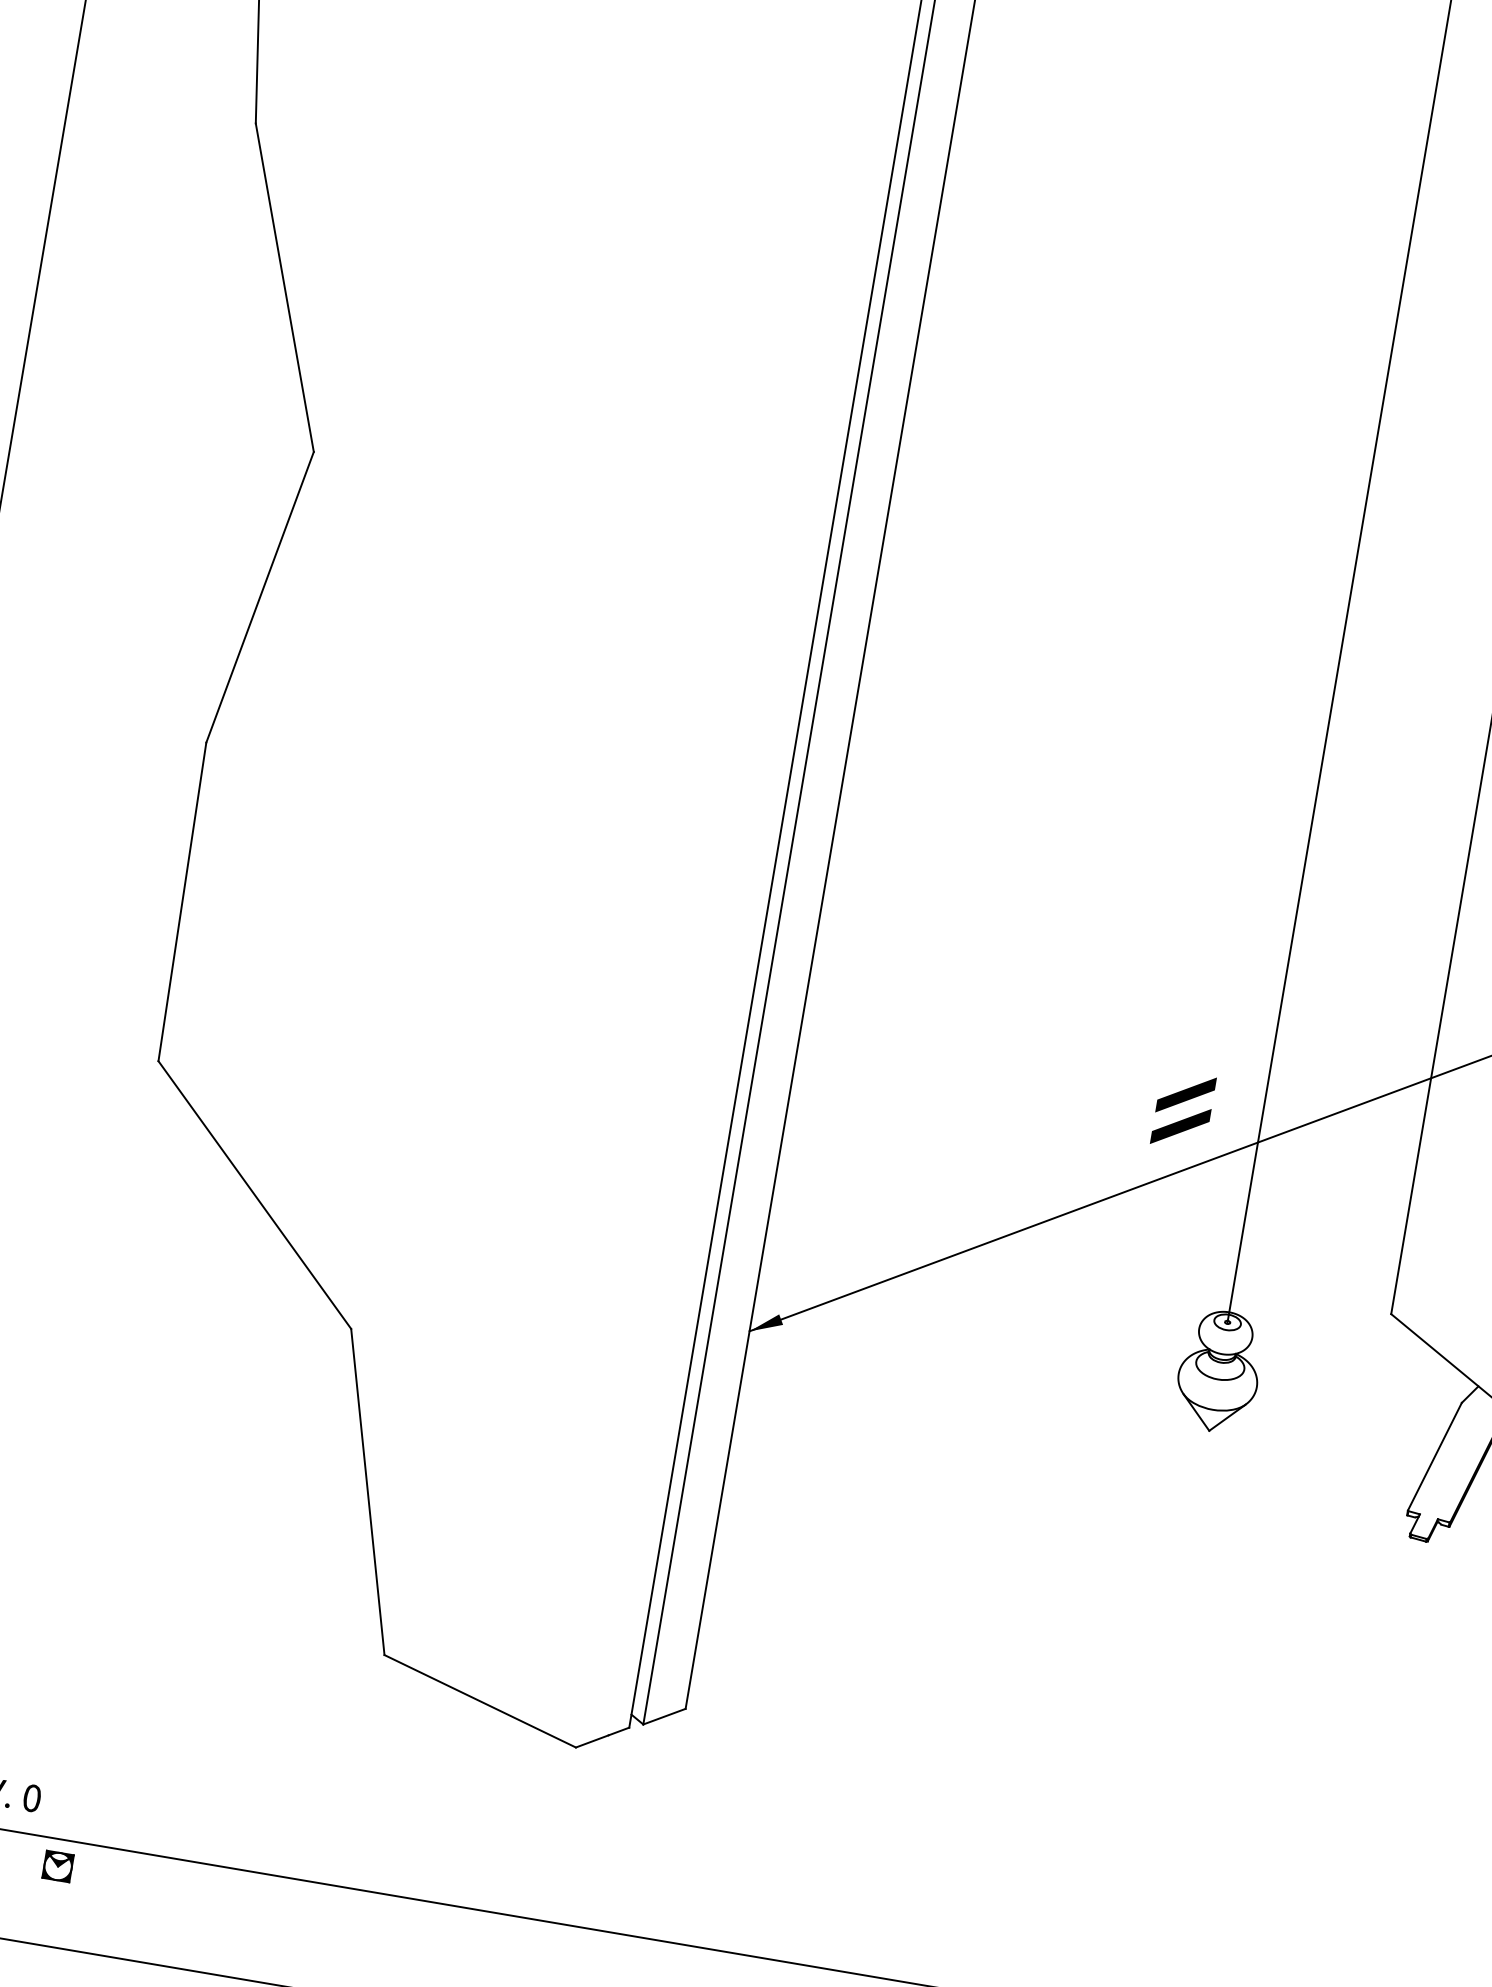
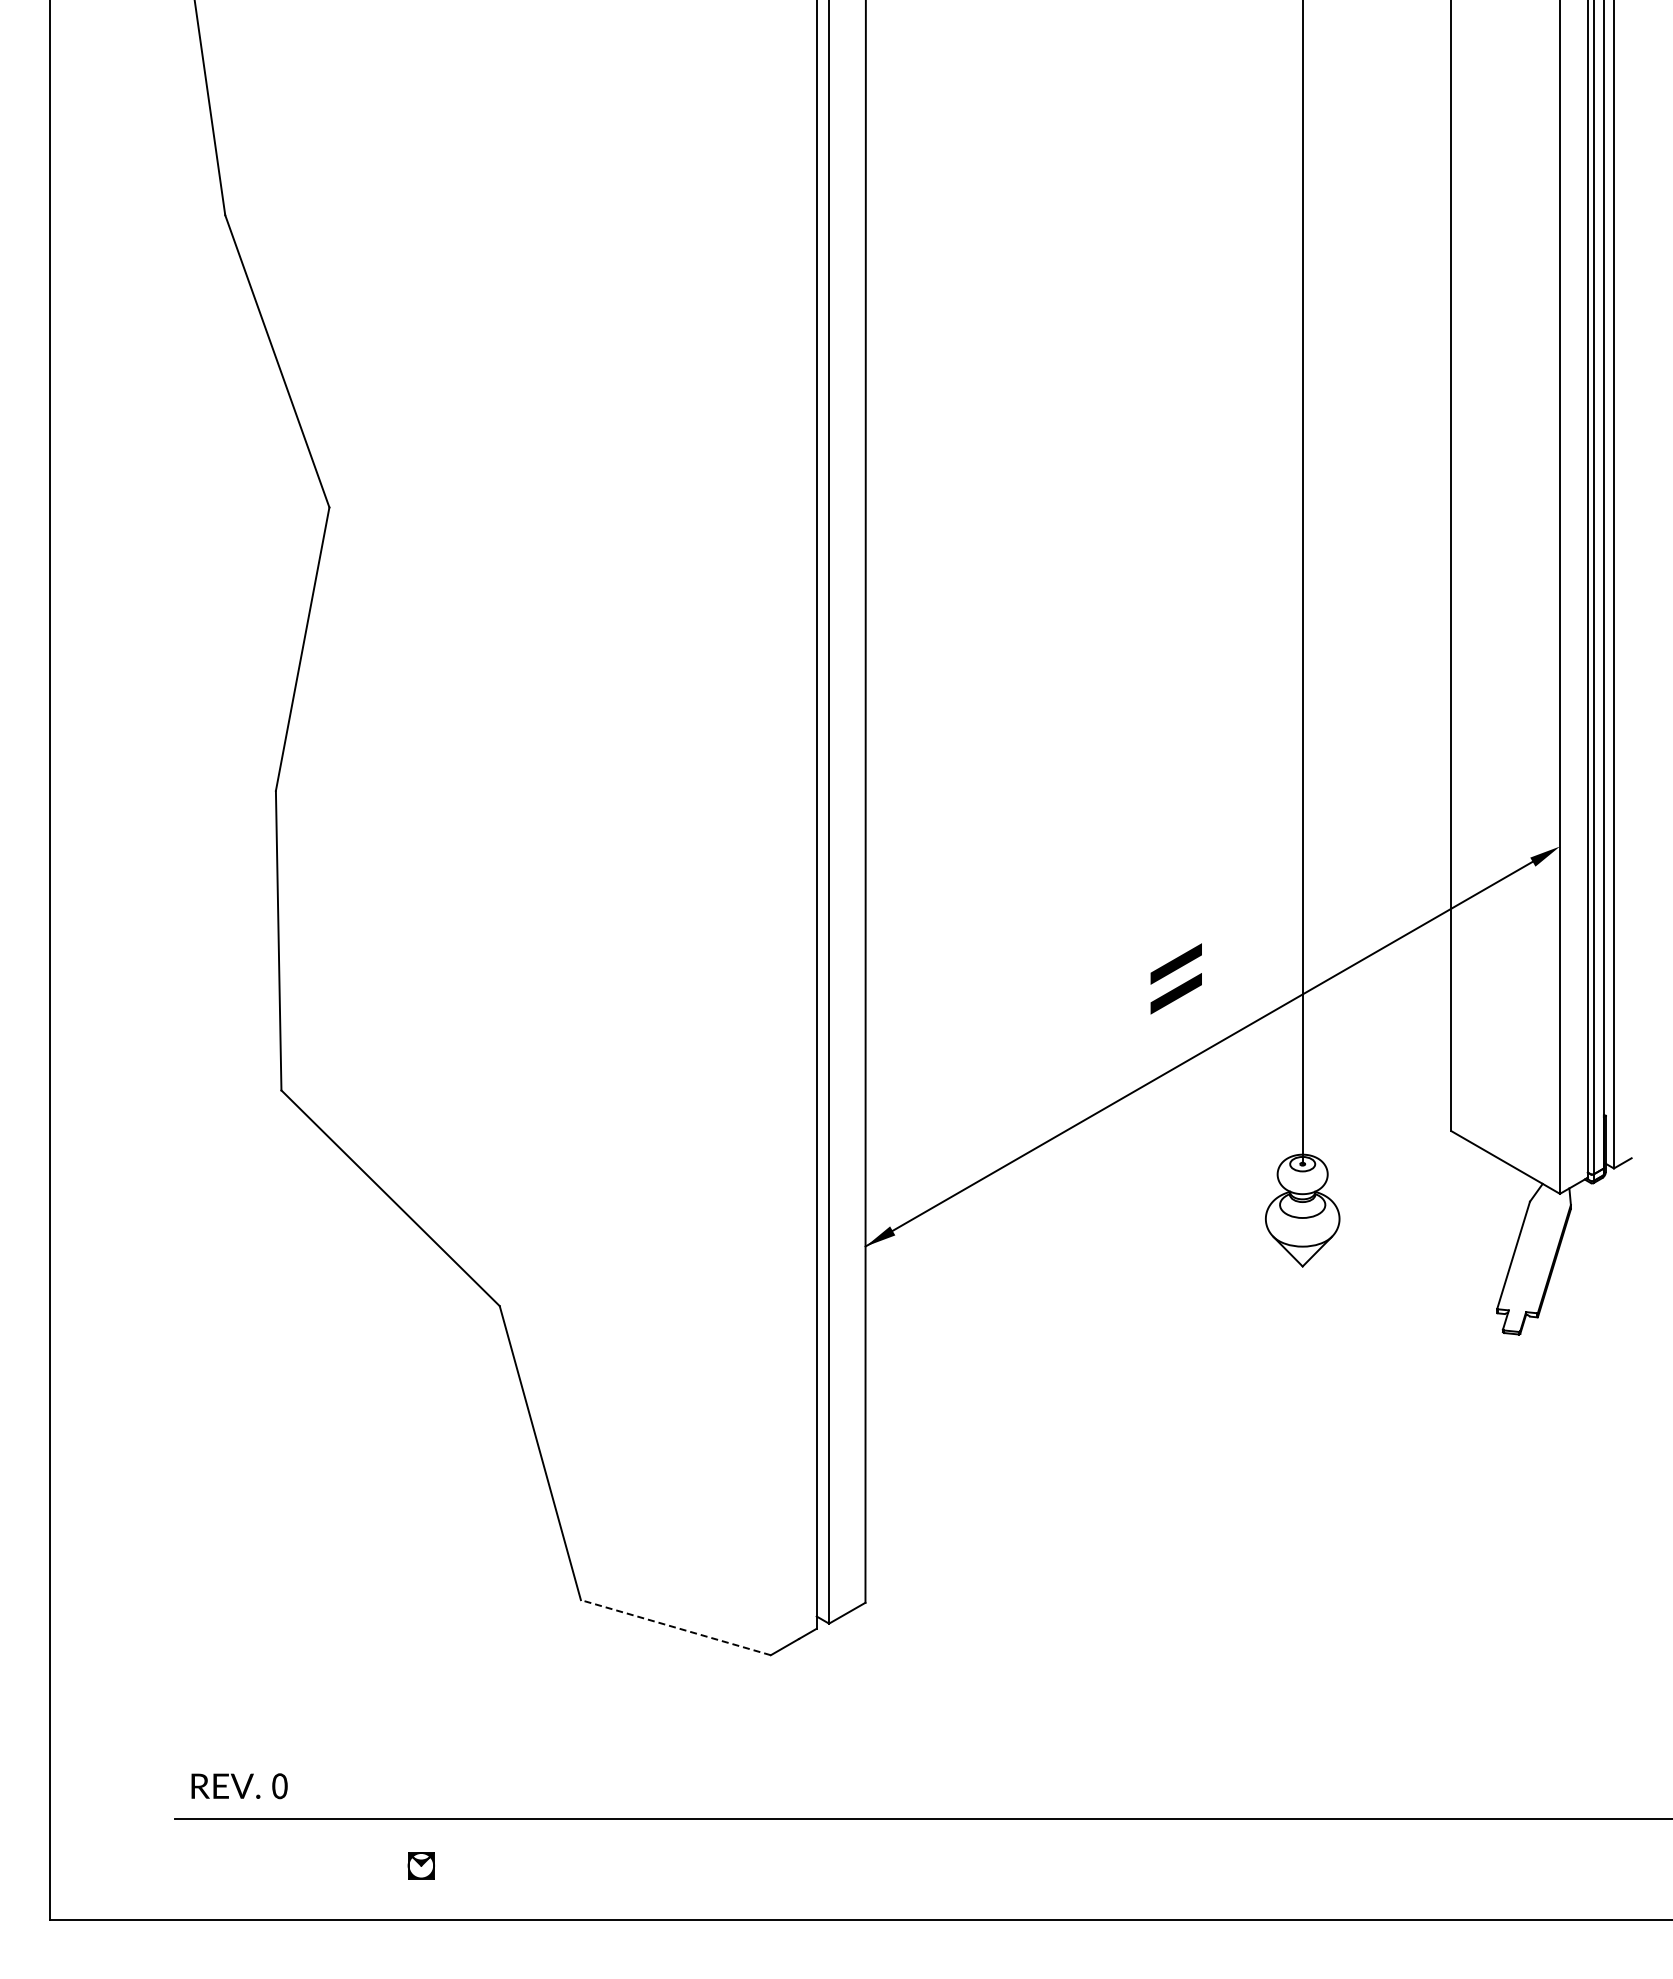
text: (1182, 1110) -> (1175, 978), moved
line: (479, 1701) -> (675, 1627), solid -> dashed
part: (57, 1866) -> (420, 1865), moved

